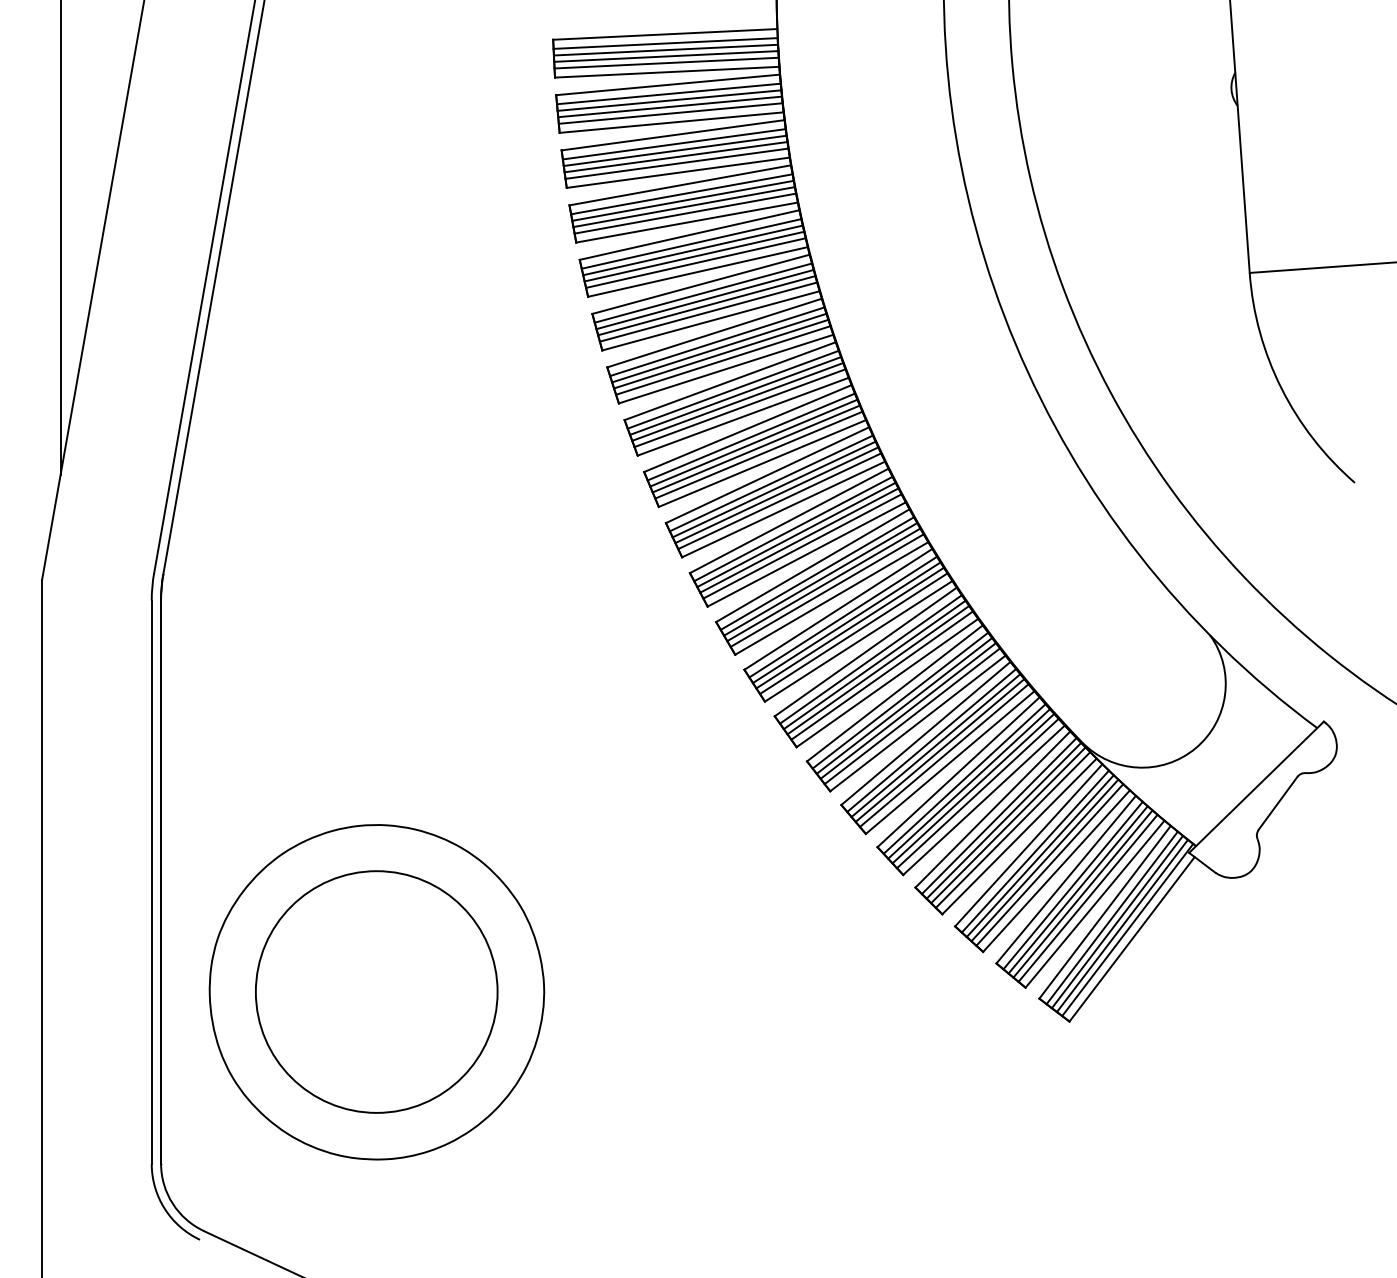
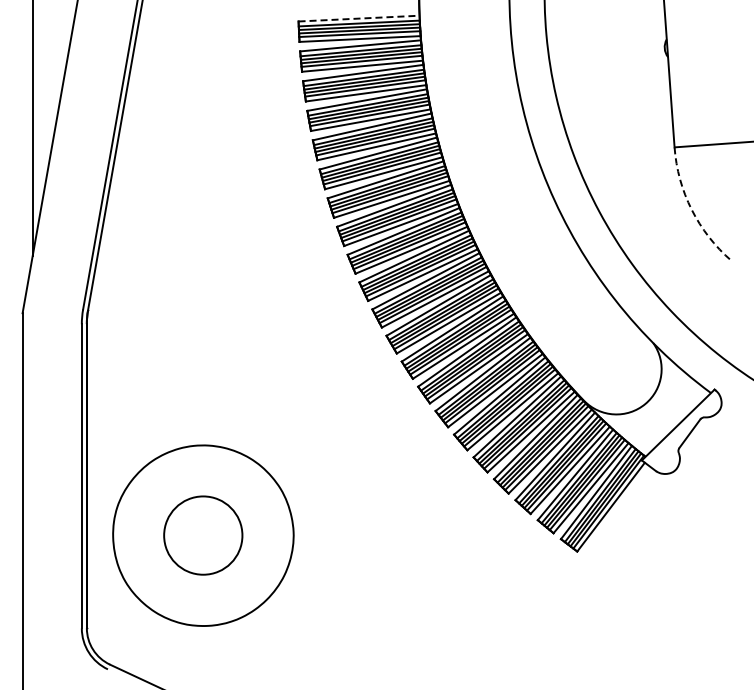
line: (666, 34) -> (359, 18), solid -> dashed
arc: (1281, 387) -> (691, 209), solid -> dashed
circle: (377, 991) -> (203, 535), size x0.6

